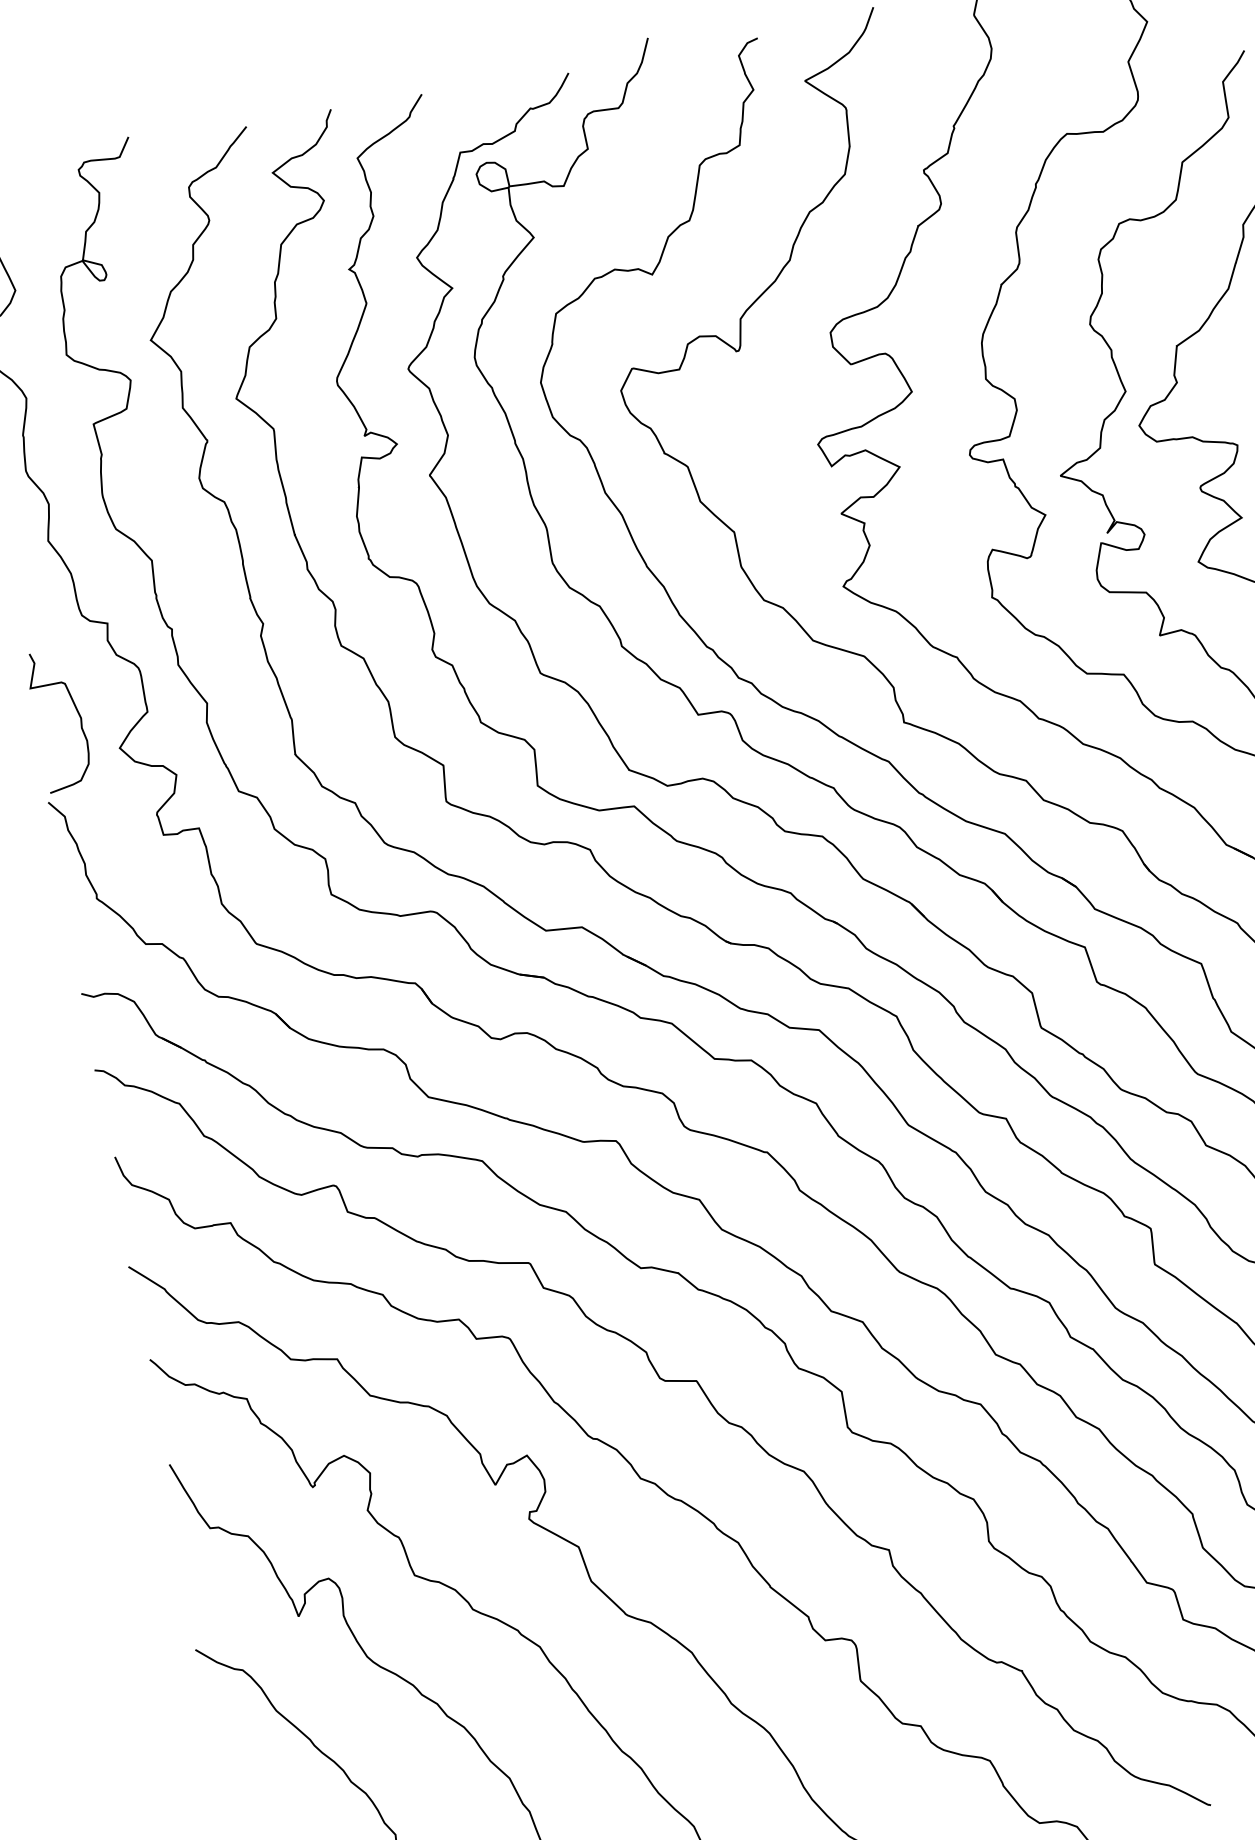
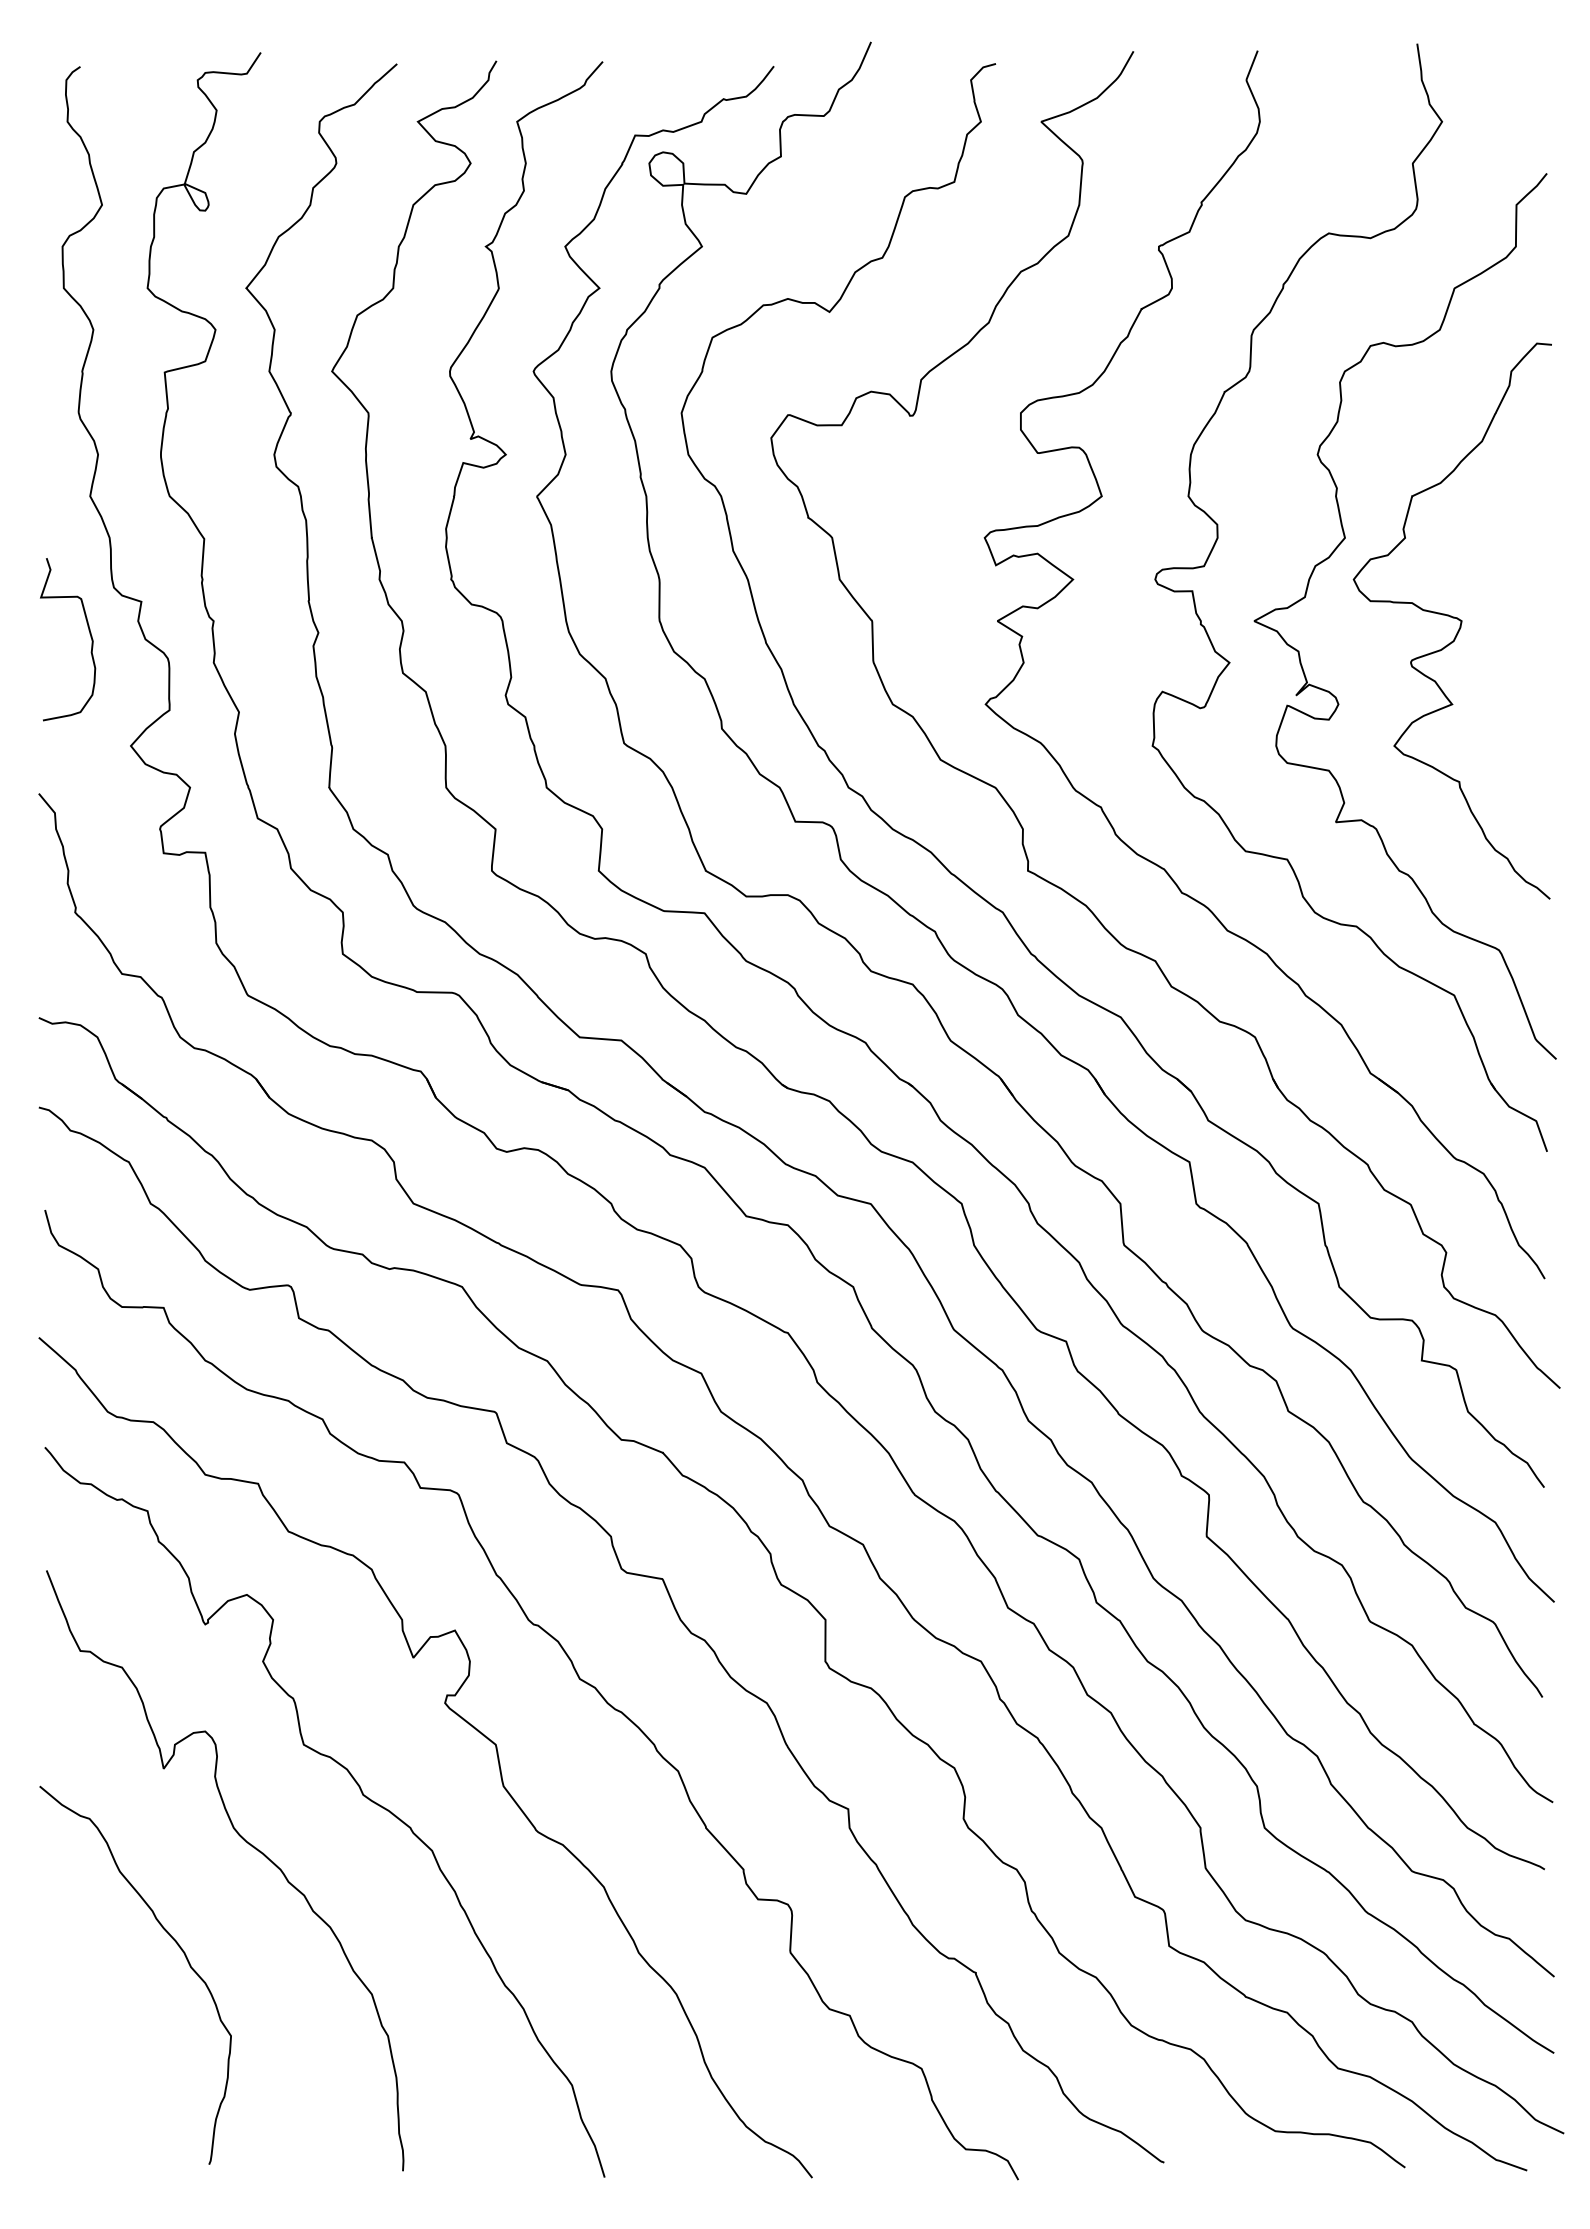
curve: (77, 712) -> (89, 634), moved

